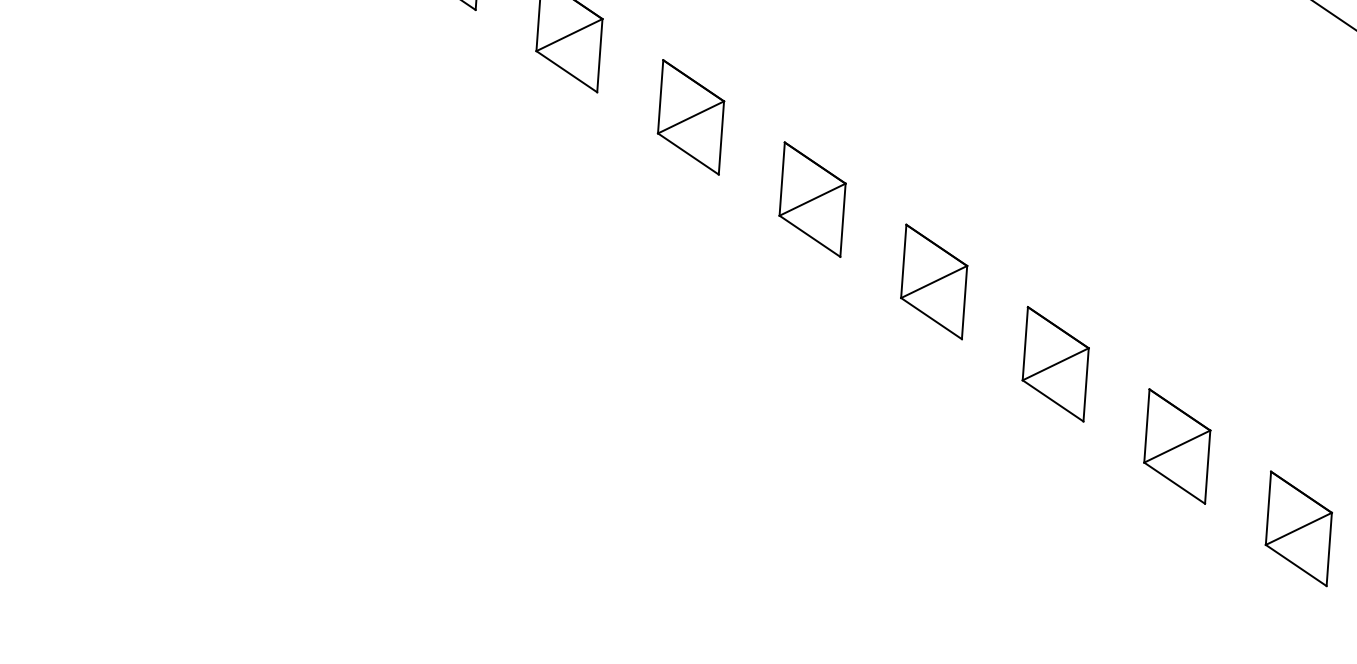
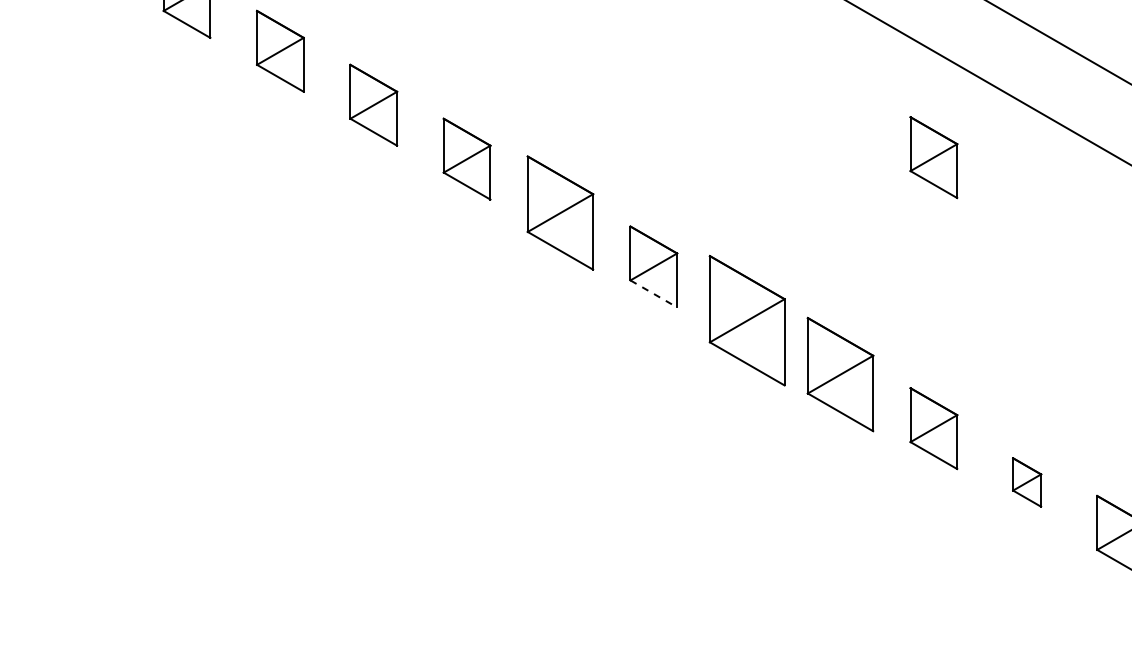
part: (1203, 78) -> (933, 157), added
part: (691, 116) -> (560, 212), size x1.4
line: (809, 235) -> (653, 293), solid -> dashed
part: (933, 281) -> (746, 320), size x1.6
part: (1055, 363) -> (840, 374), size x1.4
part: (1297, 528) -> (1026, 482), size x0.6

